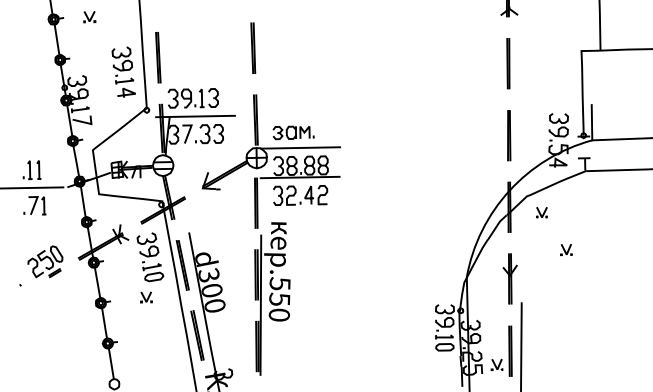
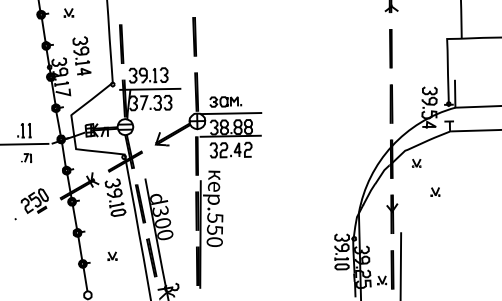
part: (123, 71) -> (81, 55), moved
part: (34, 205) -> (26, 157), size x0.6
part: (146, 297) -> (112, 256), moved

